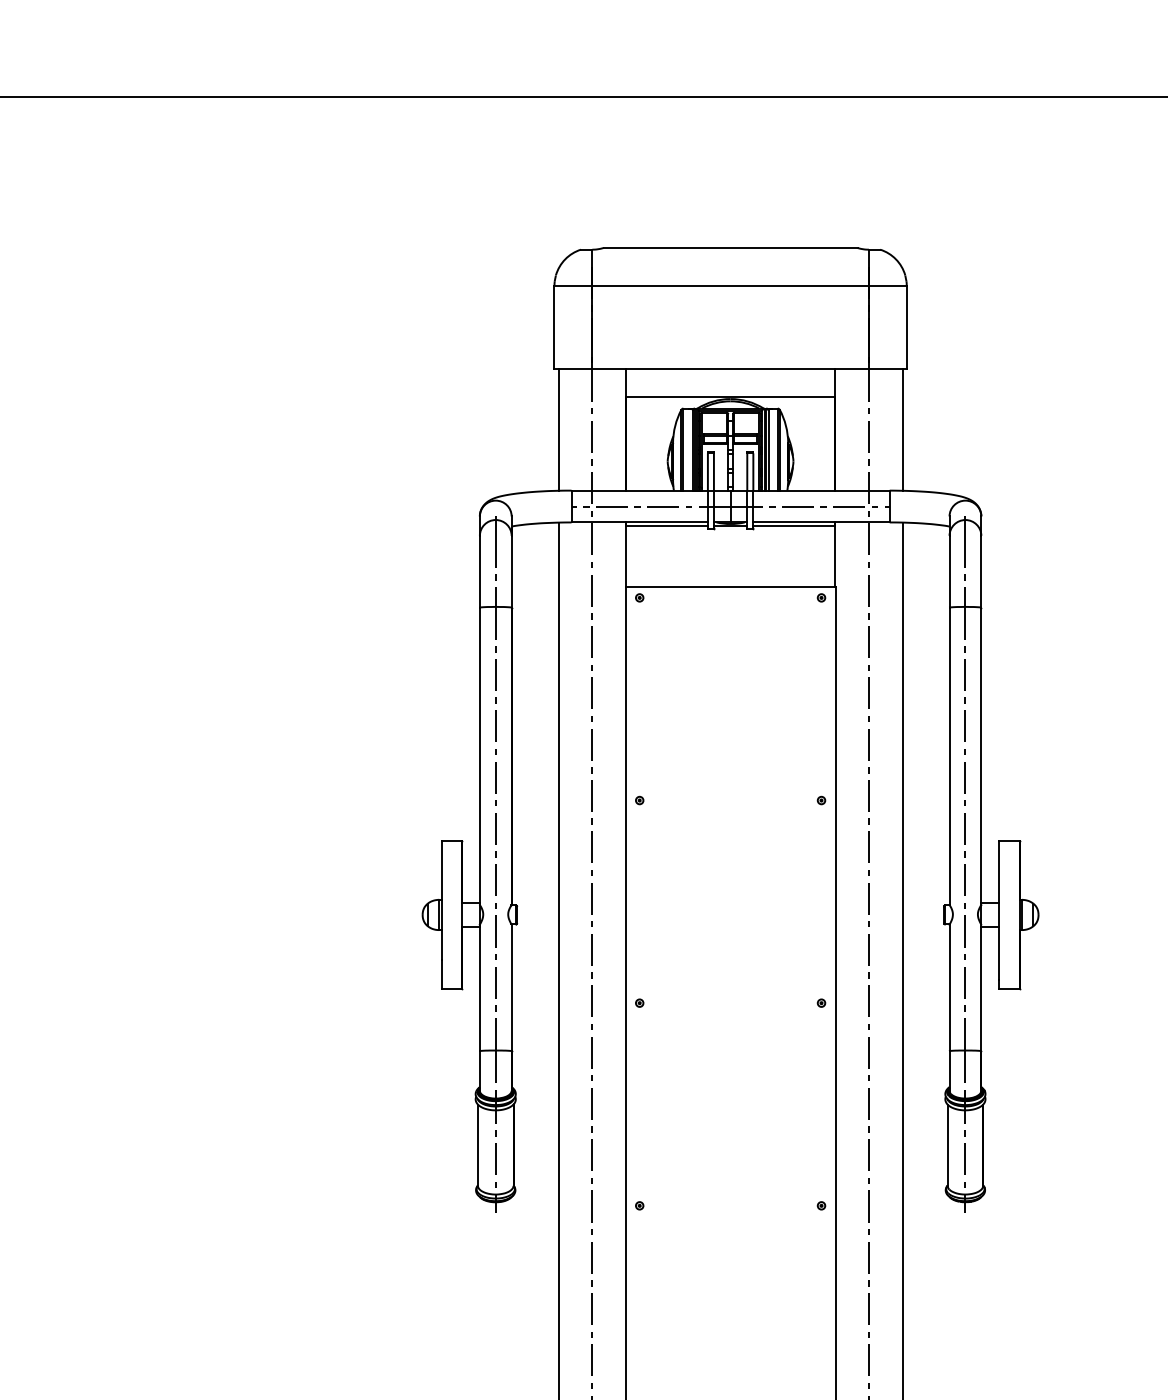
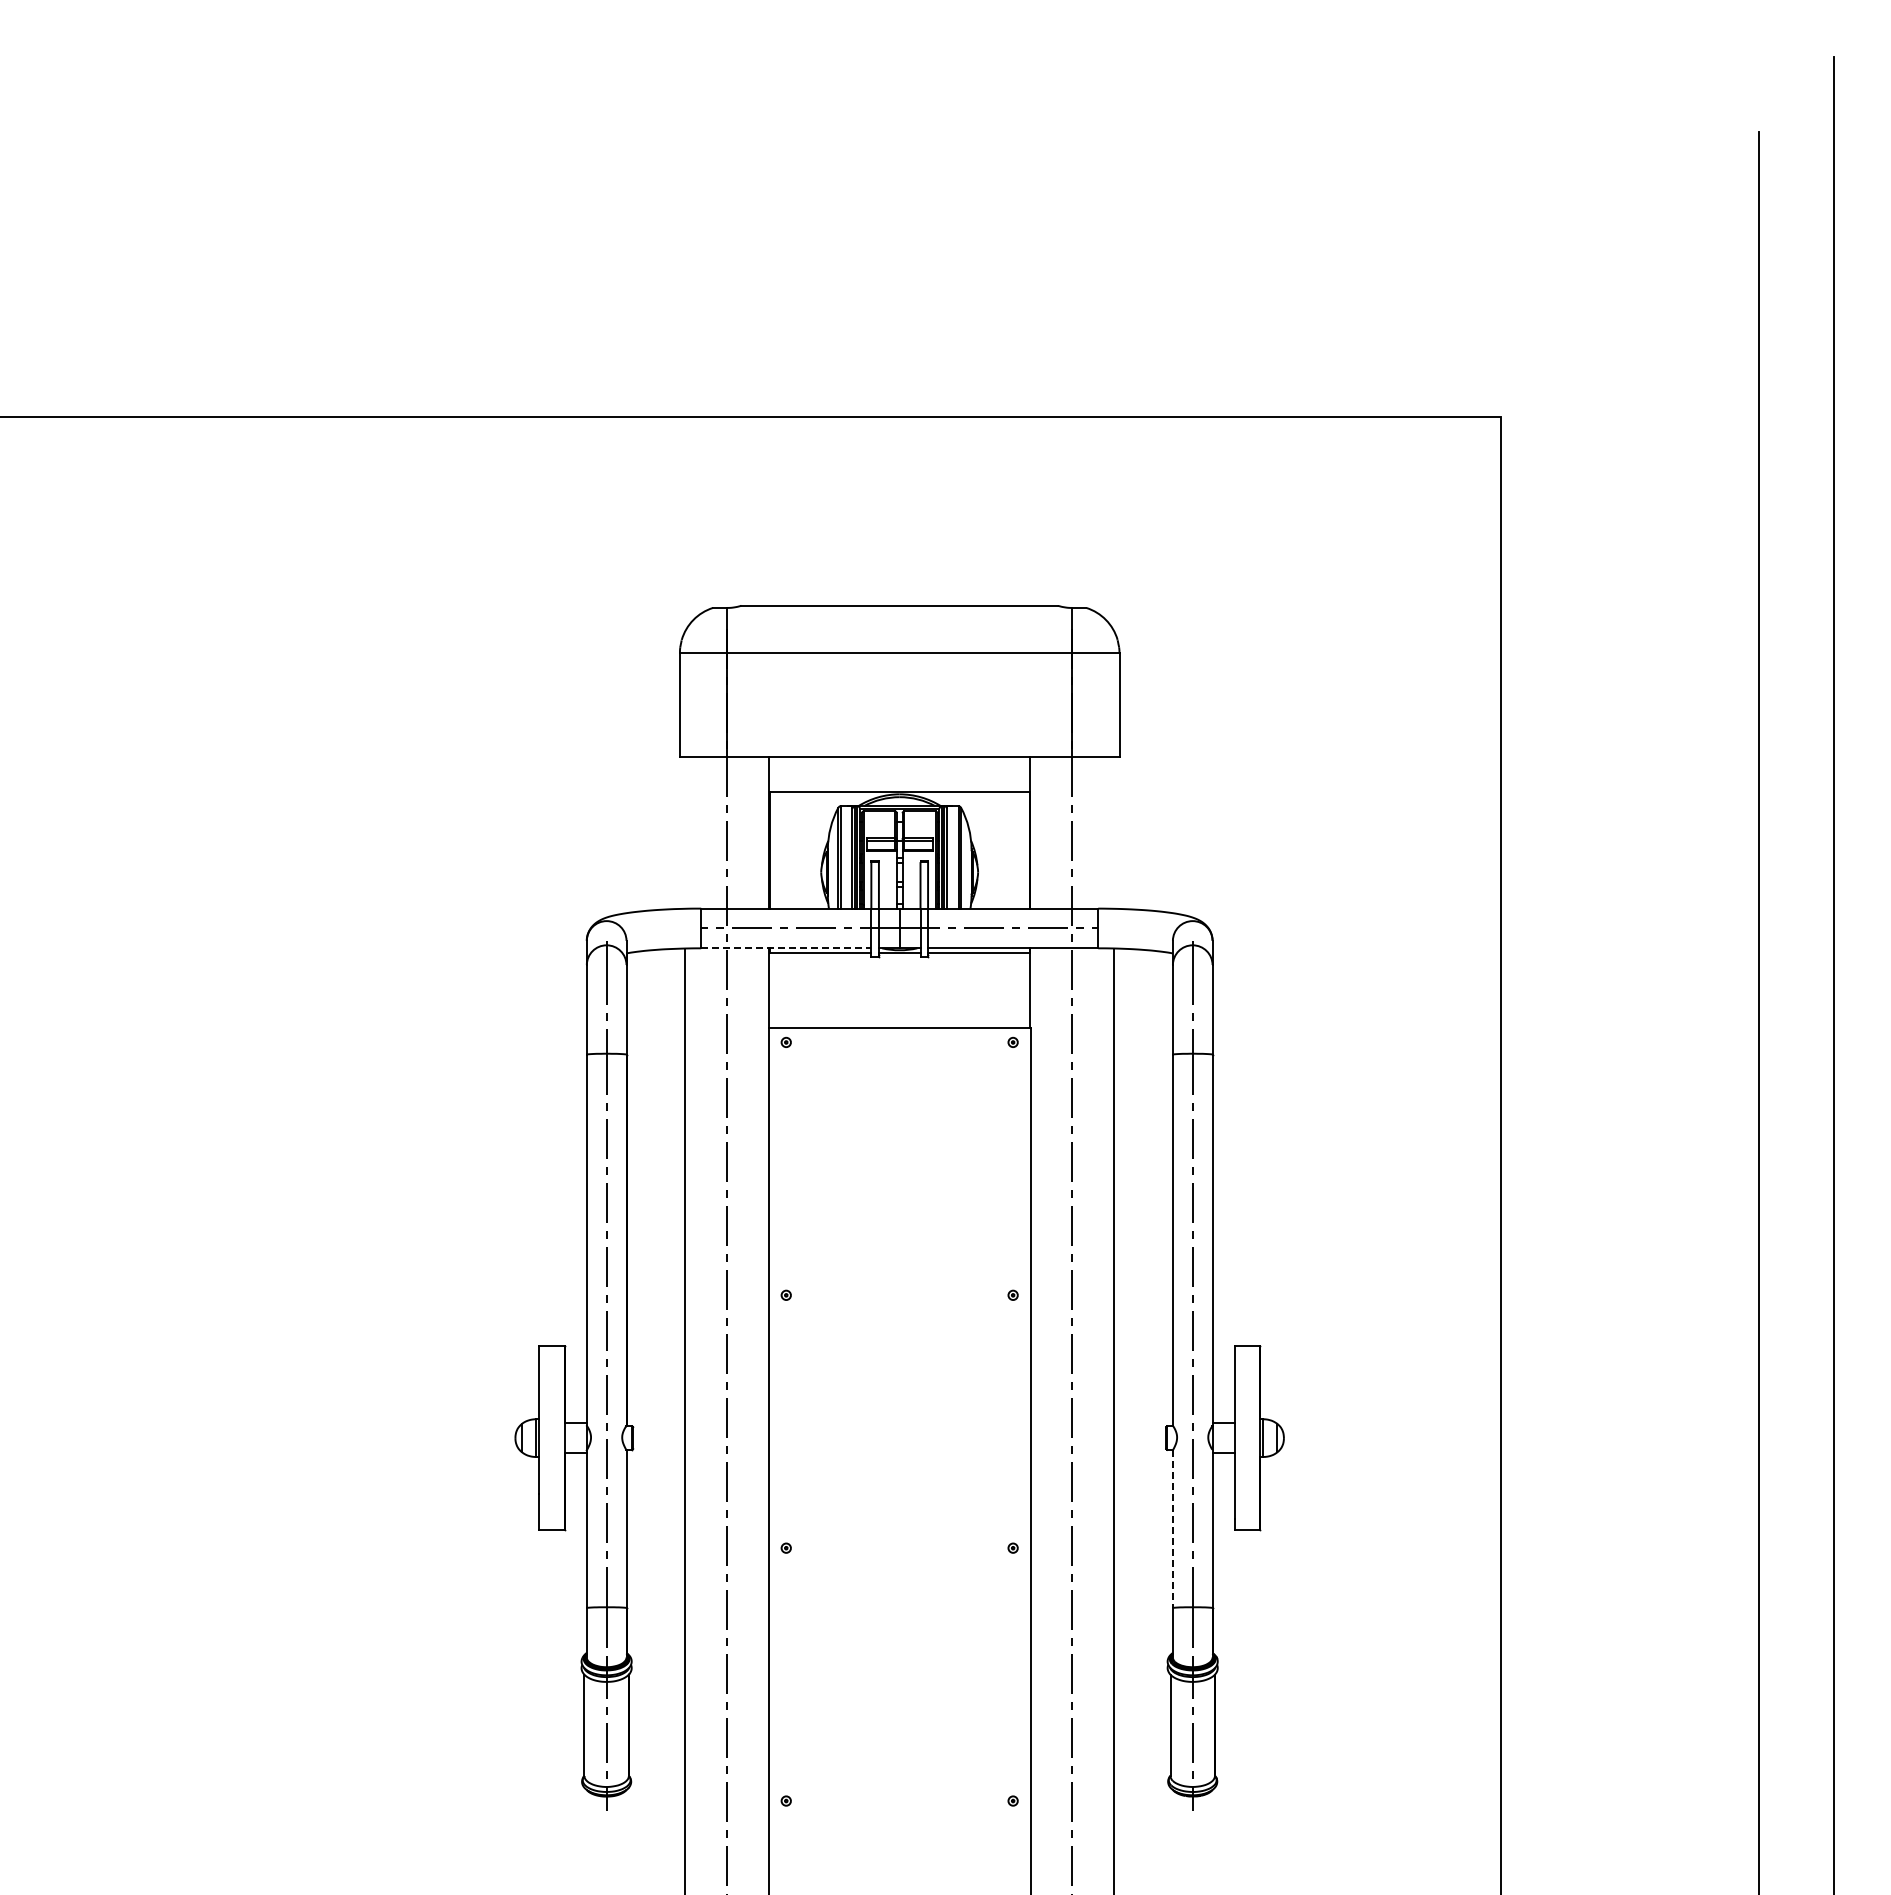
line: (558, 429) -> (685, 832), removed
line: (902, 429) -> (1114, 832), removed
line: (639, 522) -> (786, 948), solid -> dashed
line: (949, 988) -> (1172, 1529), solid -> dashed

